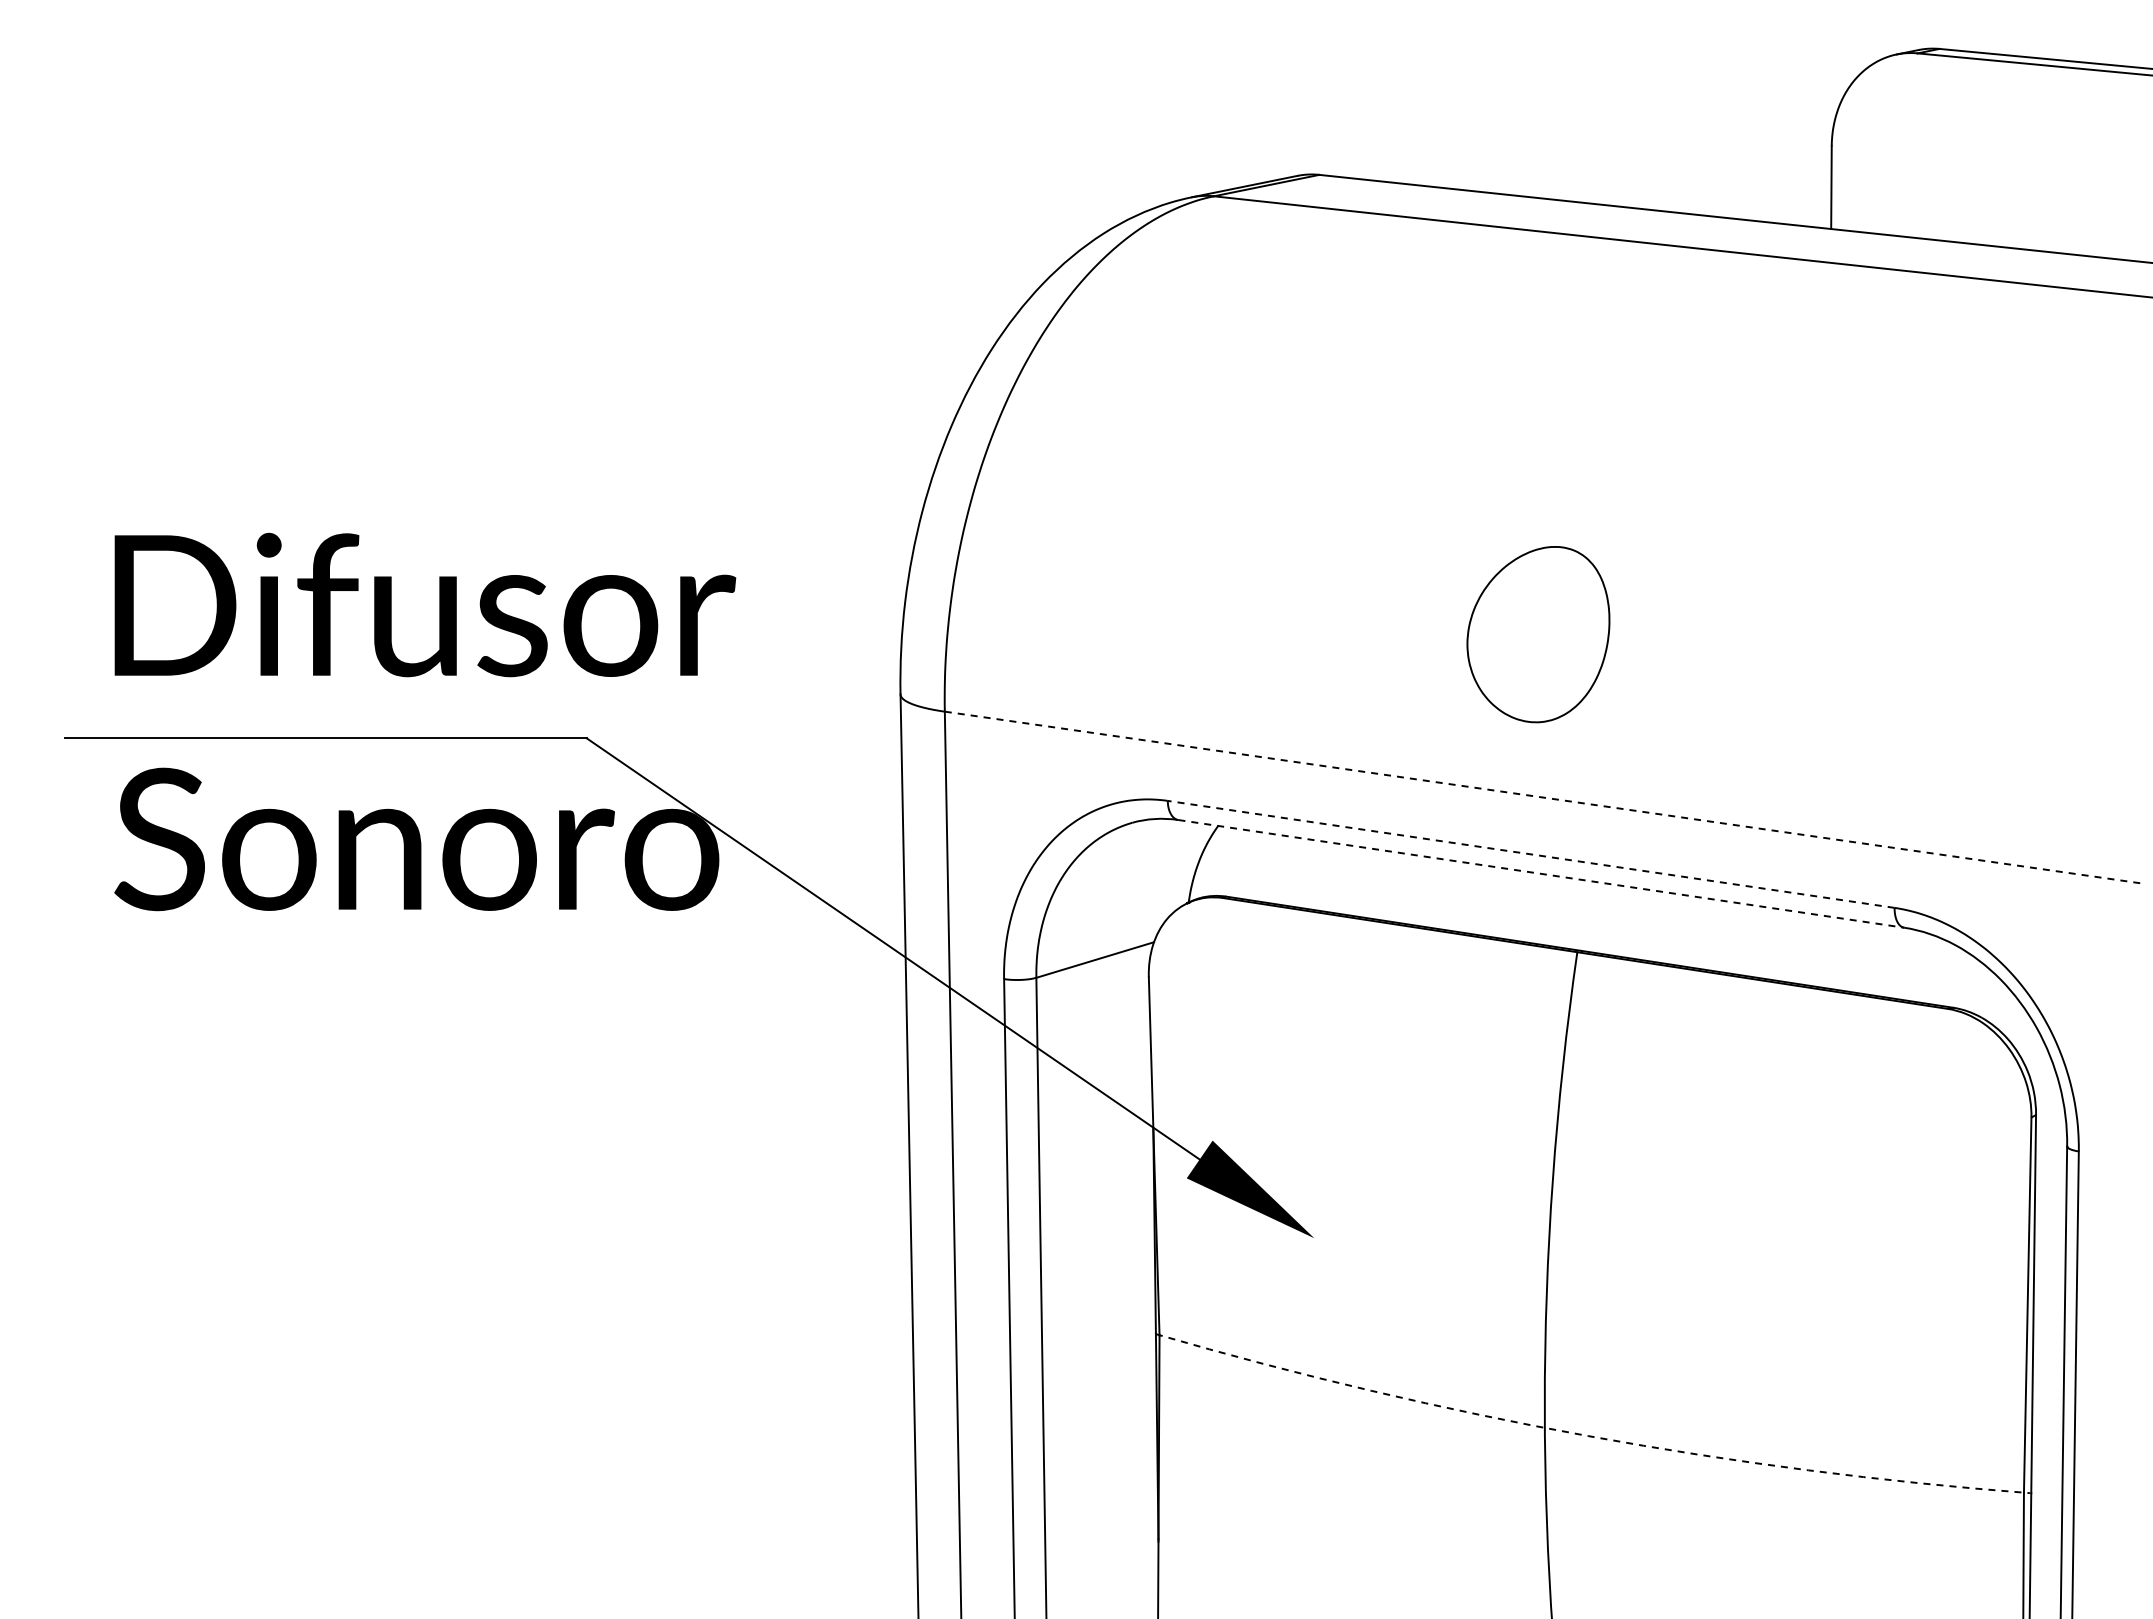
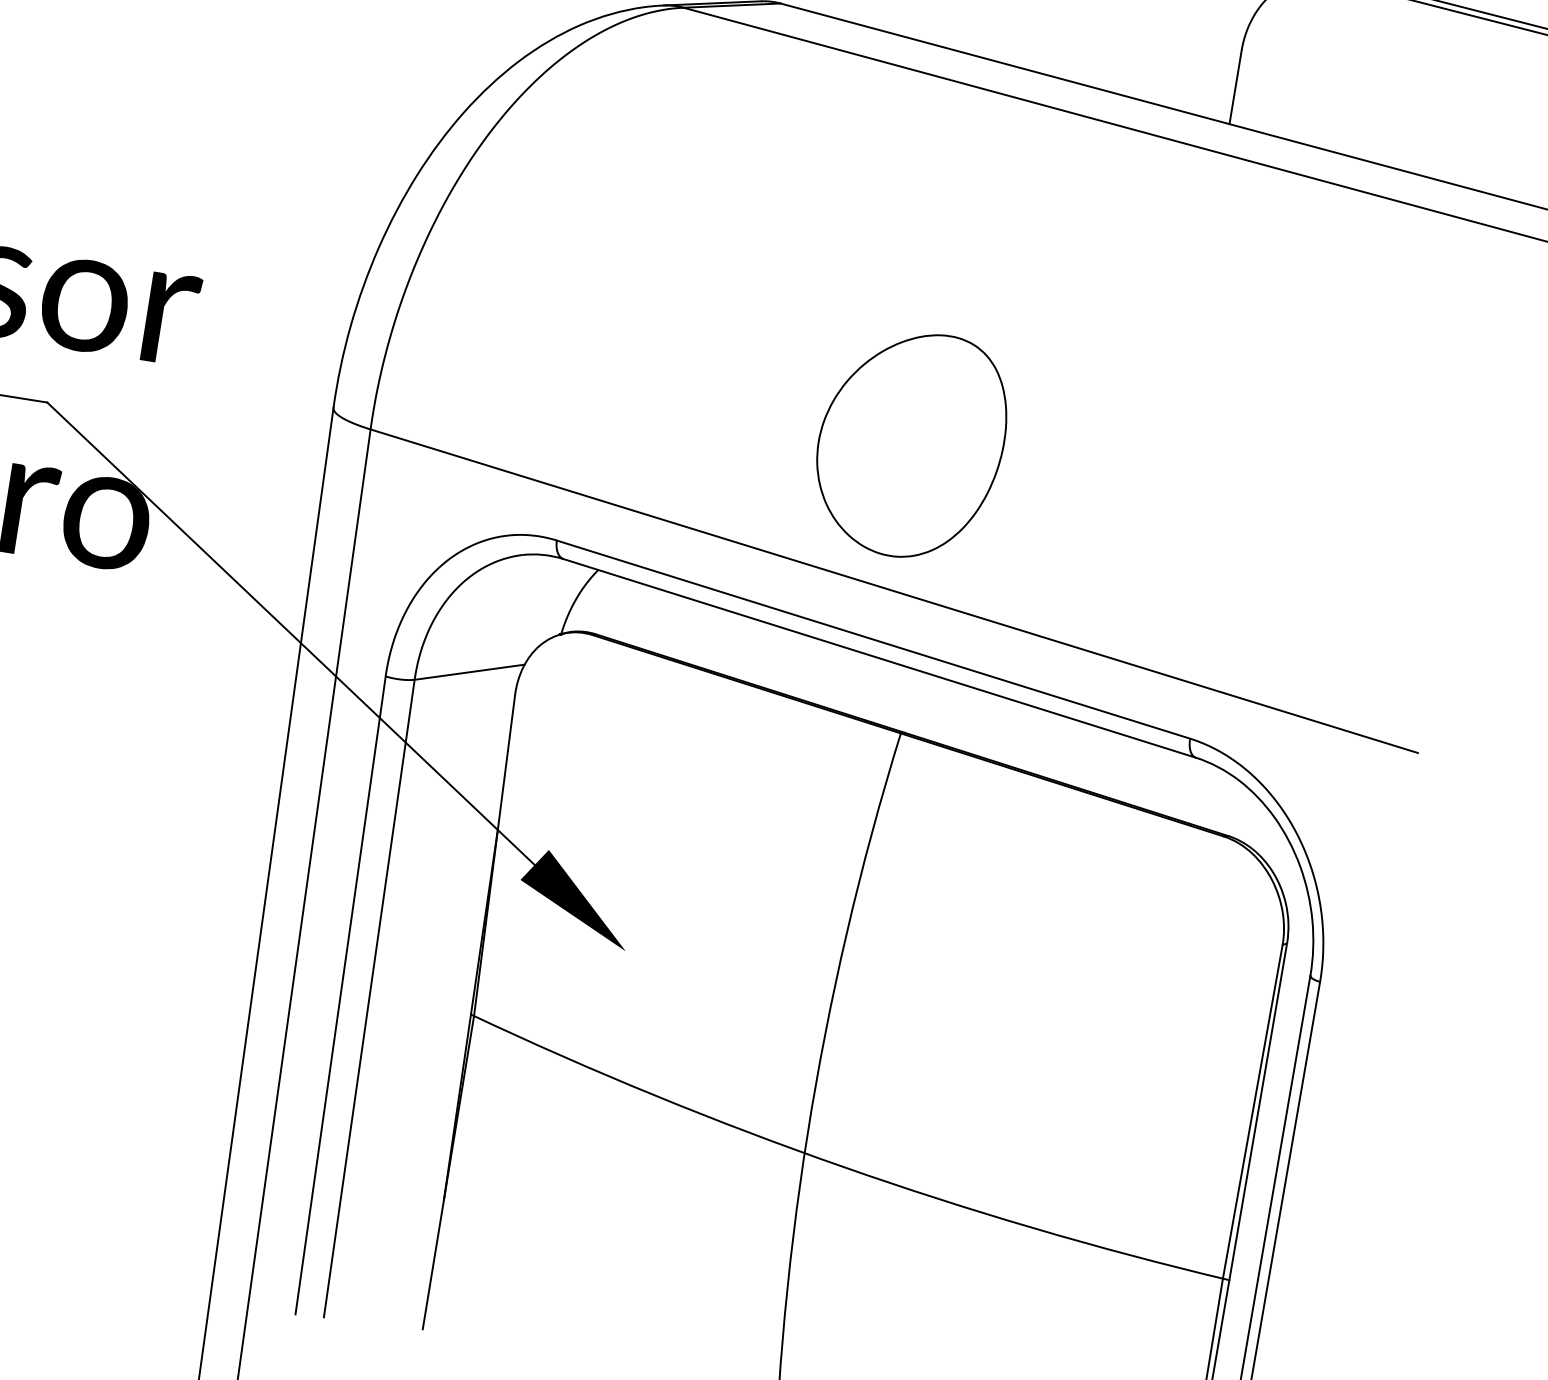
part: (1538, 634) -> (911, 444), size x1.43
line: (1545, 797) -> (894, 590), dashed -> solid
line: (1530, 854) -> (872, 639), dashed -> solid
line: (1541, 873) -> (880, 658), dashed -> solid
arc: (1588, 1436) -> (842, 1166), dashed -> solid

